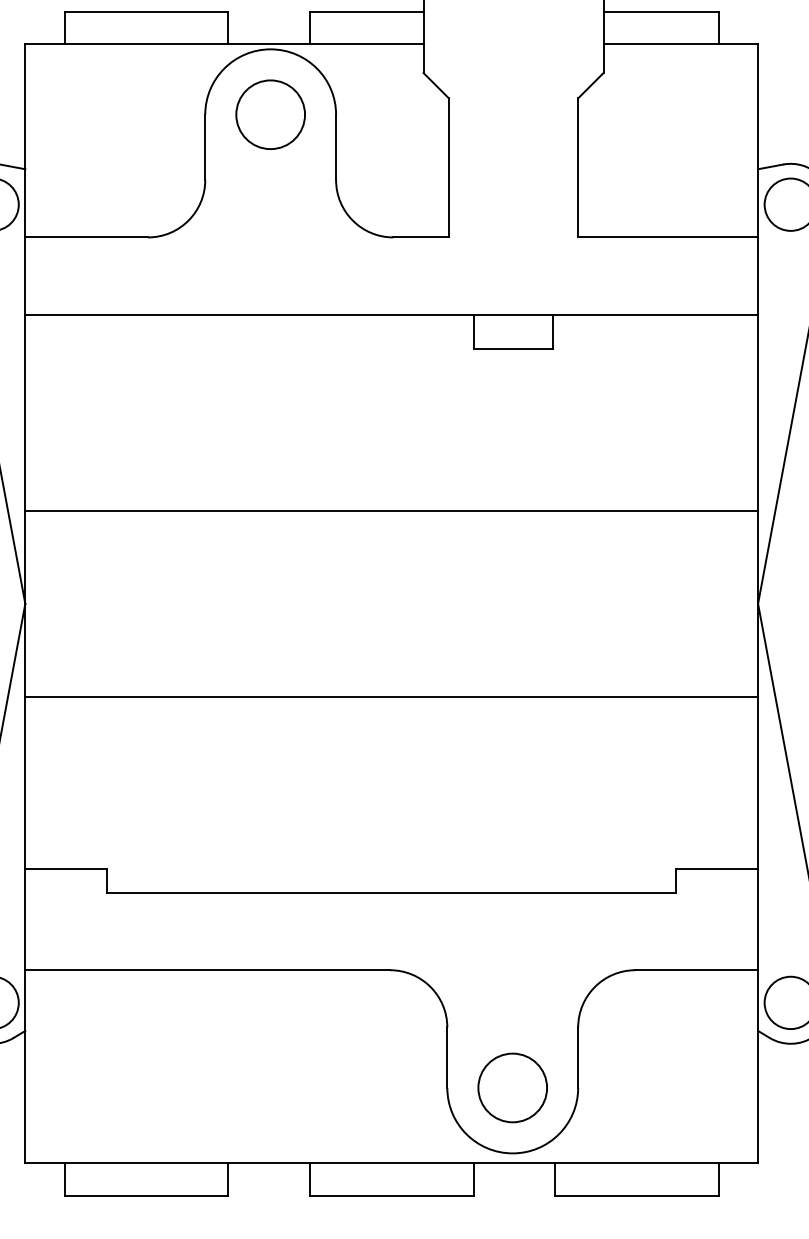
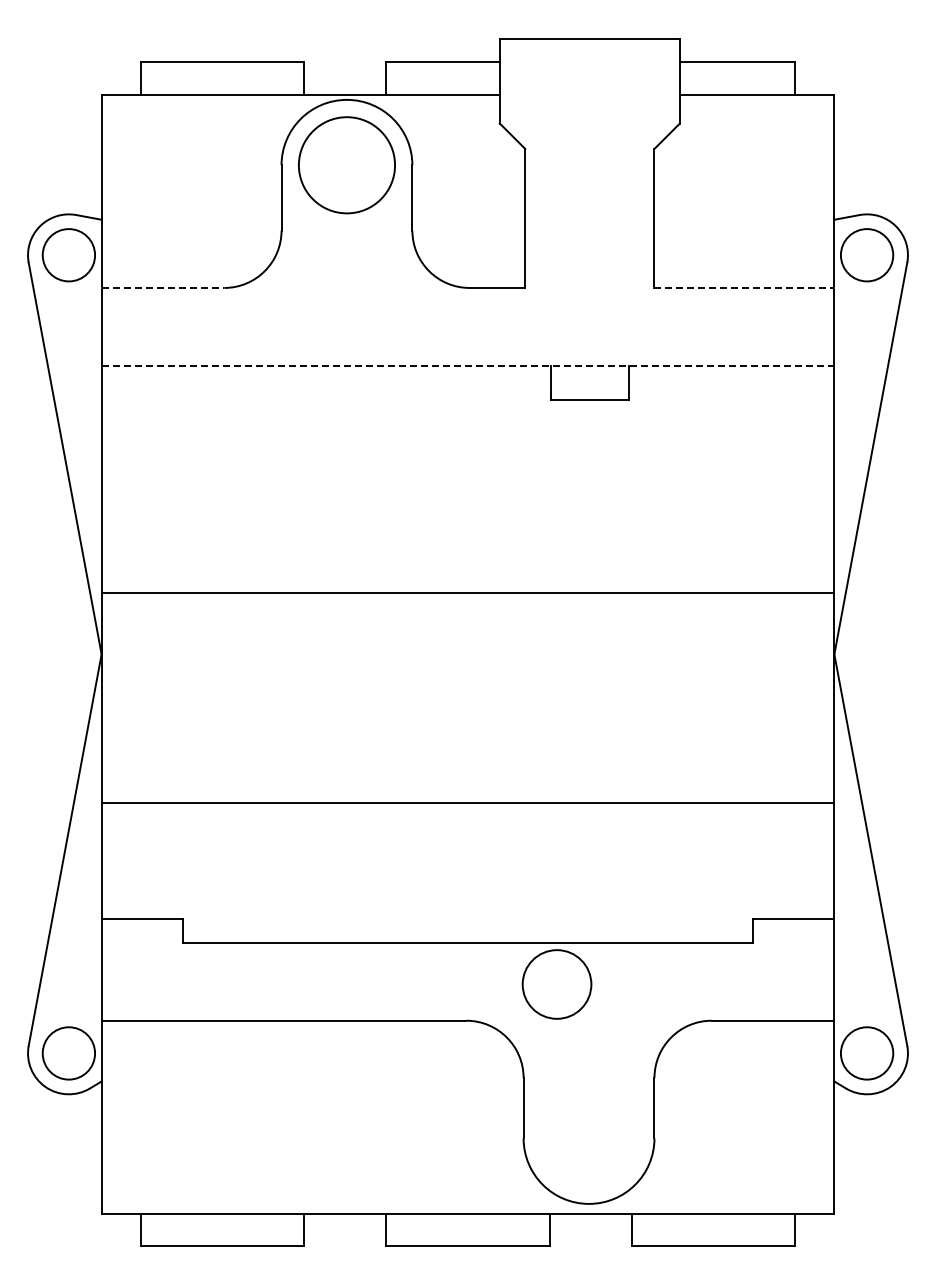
circle: (270, 113) -> (346, 164), size x1.4
line: (87, 236) -> (163, 287), solid -> dashed
line: (668, 236) -> (744, 287), solid -> dashed
line: (392, 314) -> (468, 365), solid -> dashed
line: (391, 510) -> (467, 593), moved
line: (391, 696) -> (467, 802), moved
circle: (512, 1087) -> (556, 984), moved

